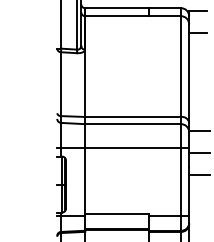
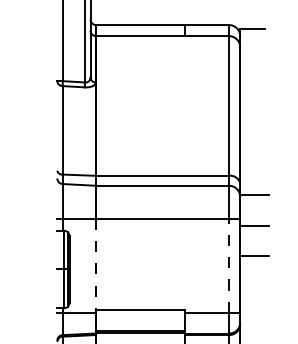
line: (198, 33) -> (252, 59), removed
line: (85, 180) -> (96, 264), solid -> dashed
line: (181, 181) -> (229, 265), solid -> dashed

